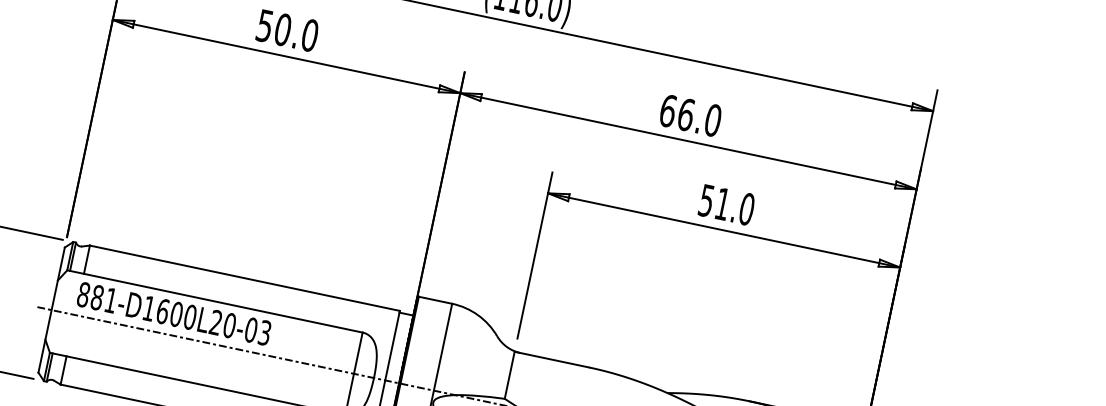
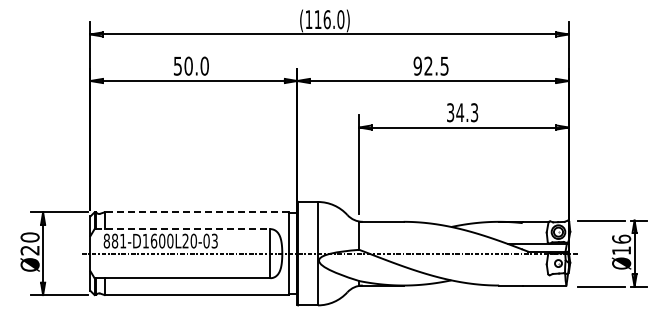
text: (689, 114) -> (430, 65), 66.0 -> 92.5
text: (726, 204) -> (462, 112), 51.0 -> 34.3
line: (244, 278) -> (196, 212), solid -> dashed
line: (214, 302) -> (182, 229), solid -> dashed

